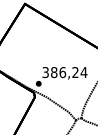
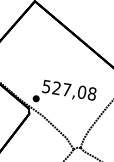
text: (65, 72) -> (70, 90), 386,24 -> 527,08

